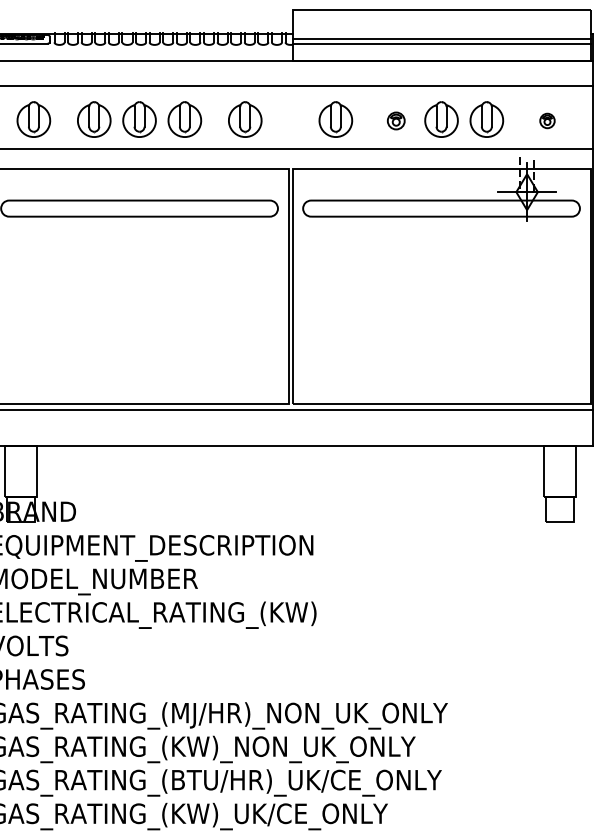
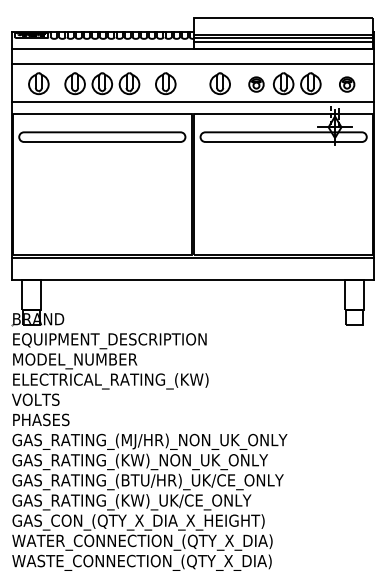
line: (441, 49) -> (283, 41), added
part: (396, 120) -> (256, 84), size x1.43
part: (547, 120) -> (347, 84), size x1.67

